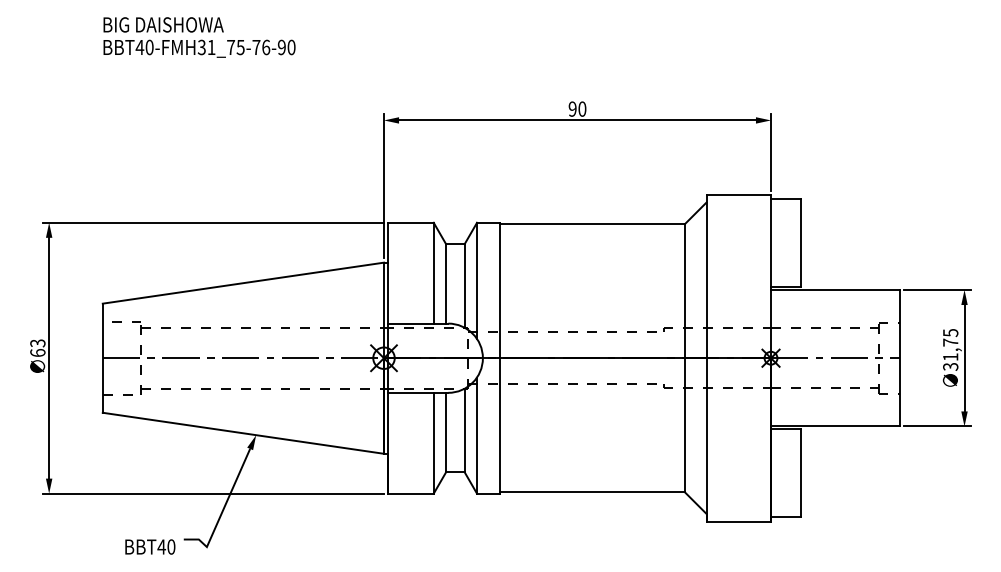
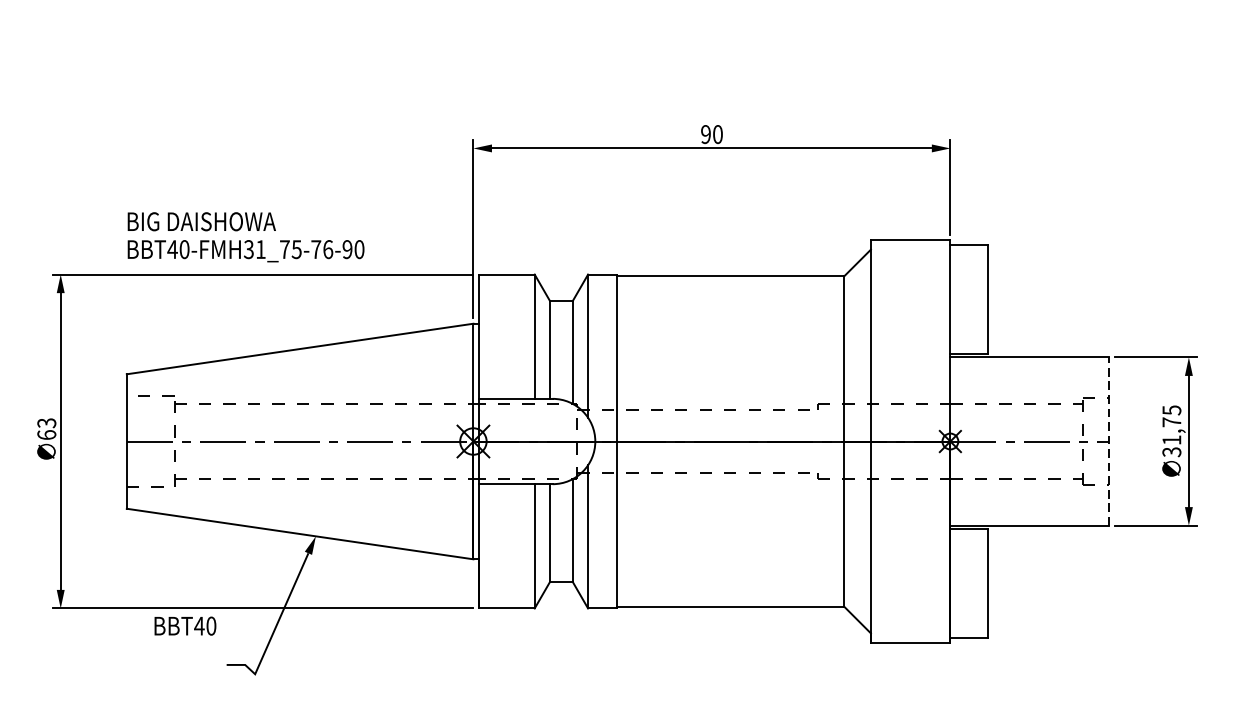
text: (199, 37) -> (246, 237), moved
line: (900, 357) -> (1110, 440), solid -> dashed
text: (150, 546) -> (185, 625), moved

